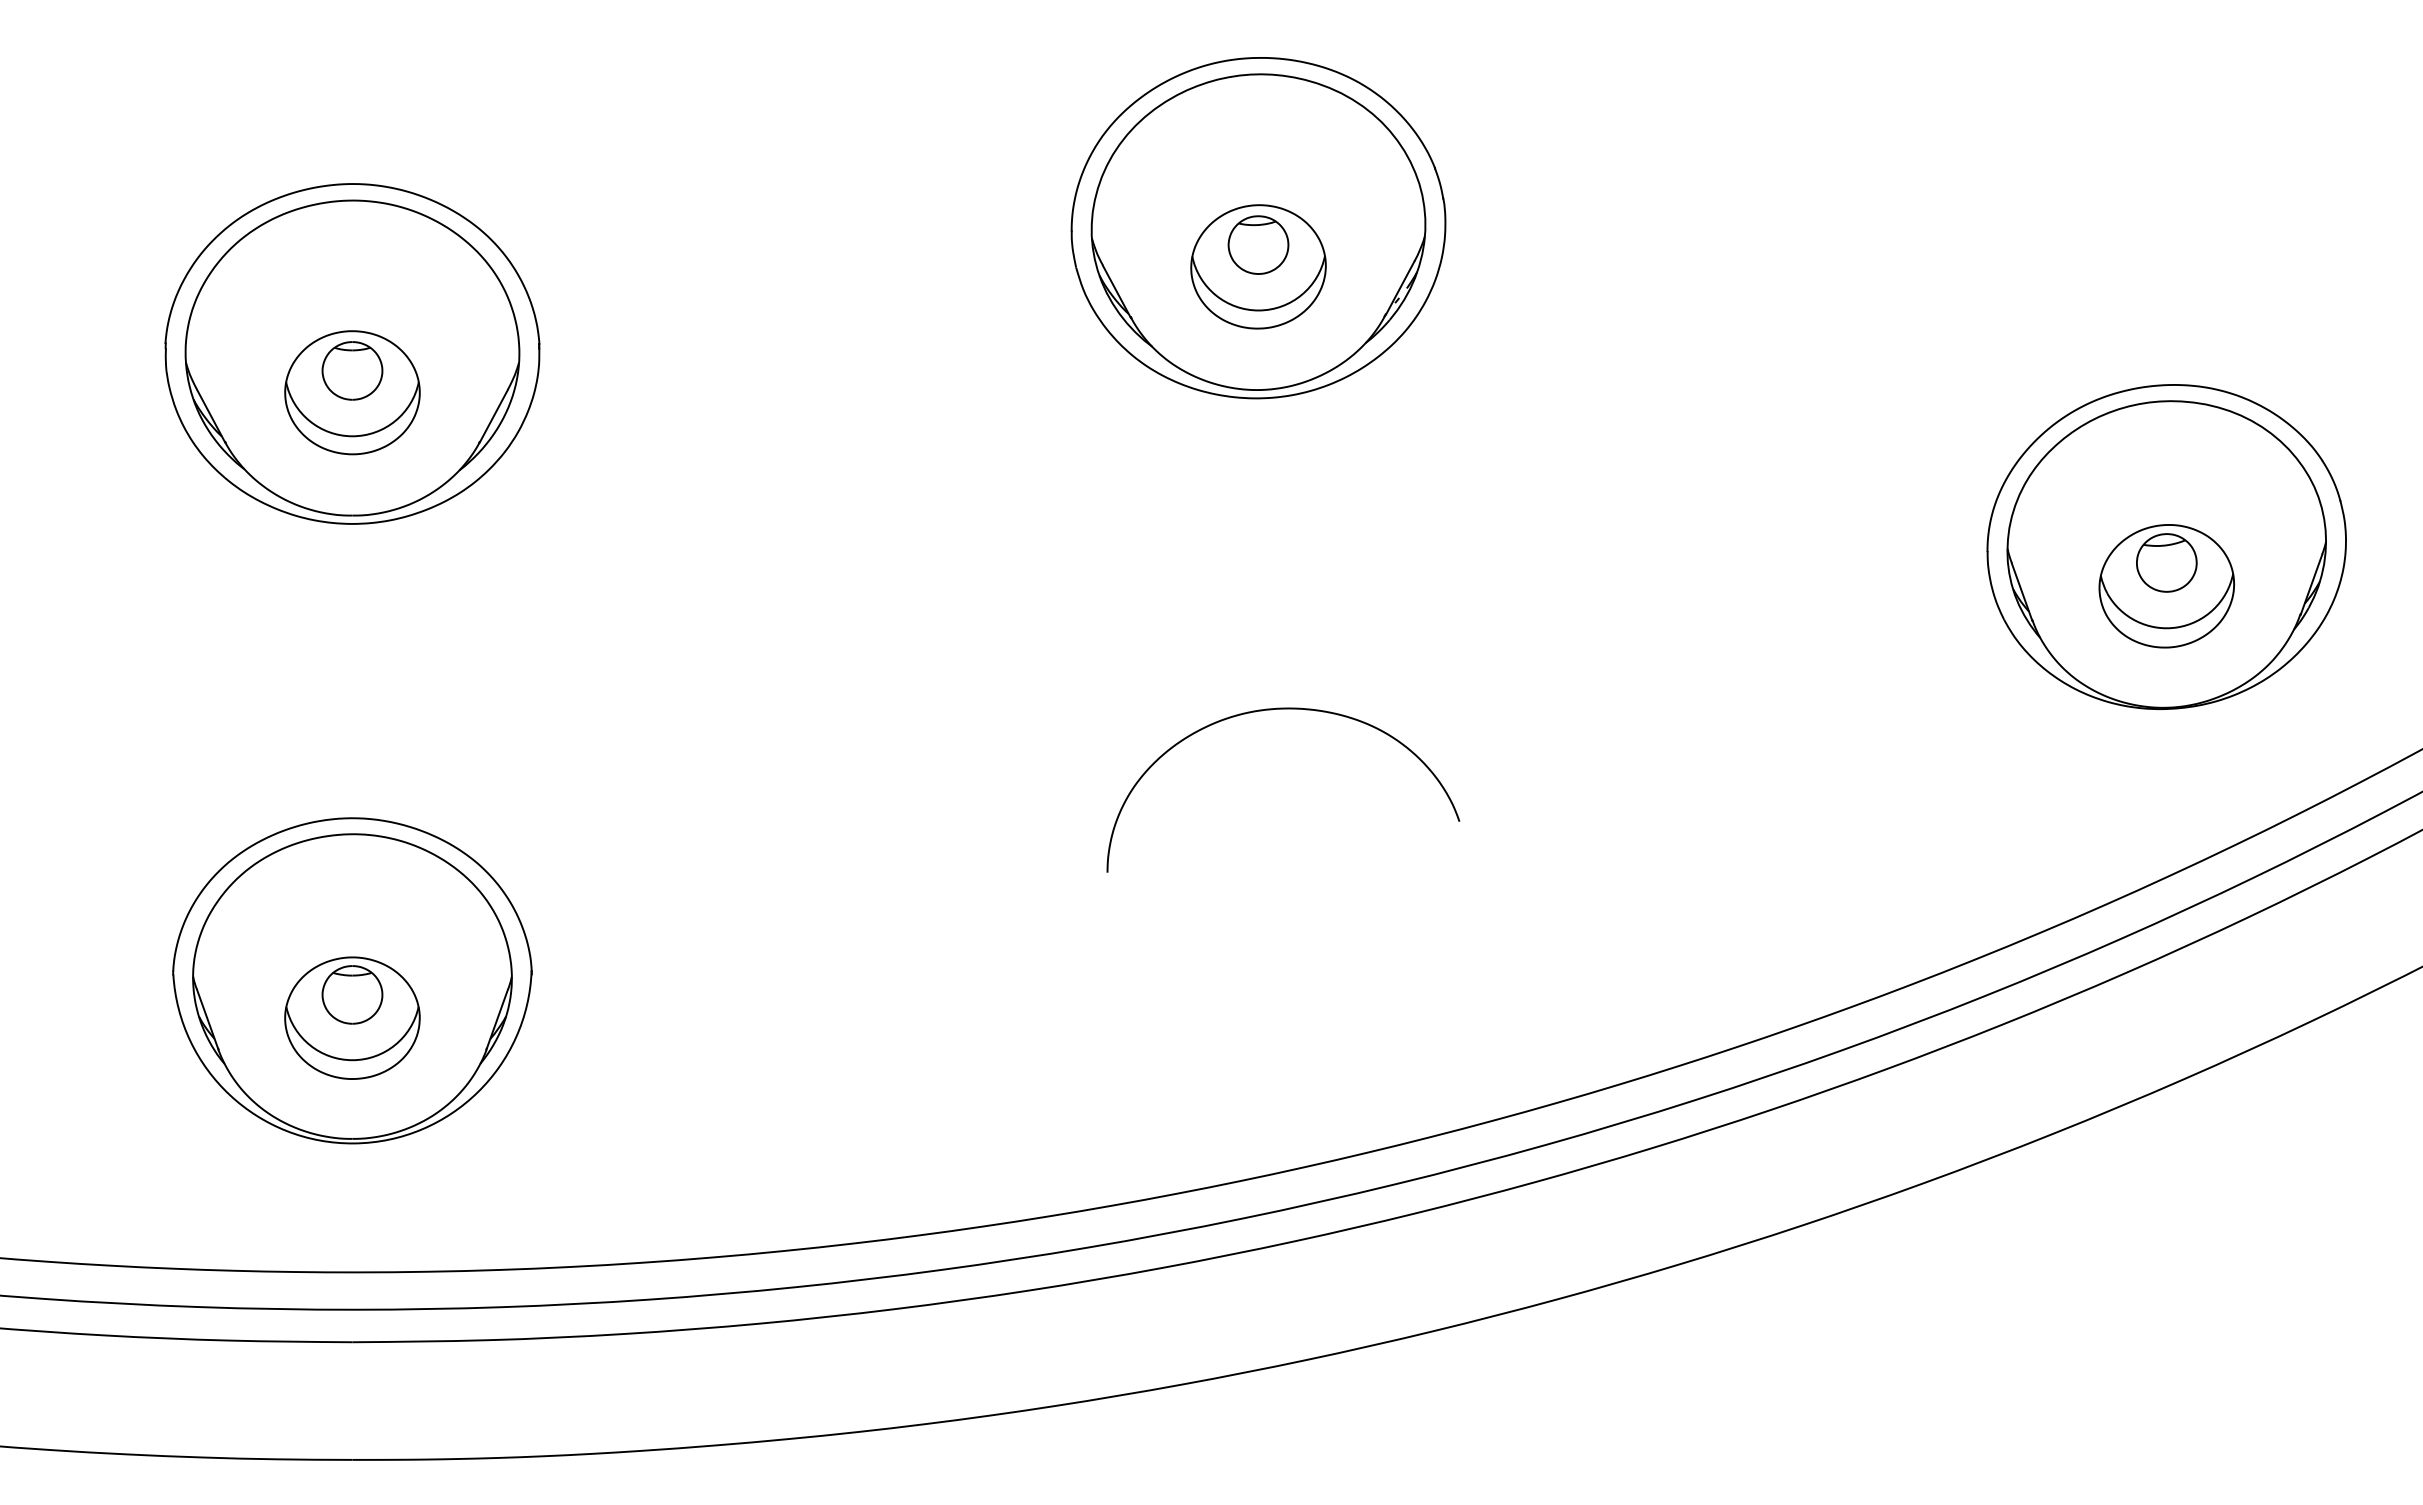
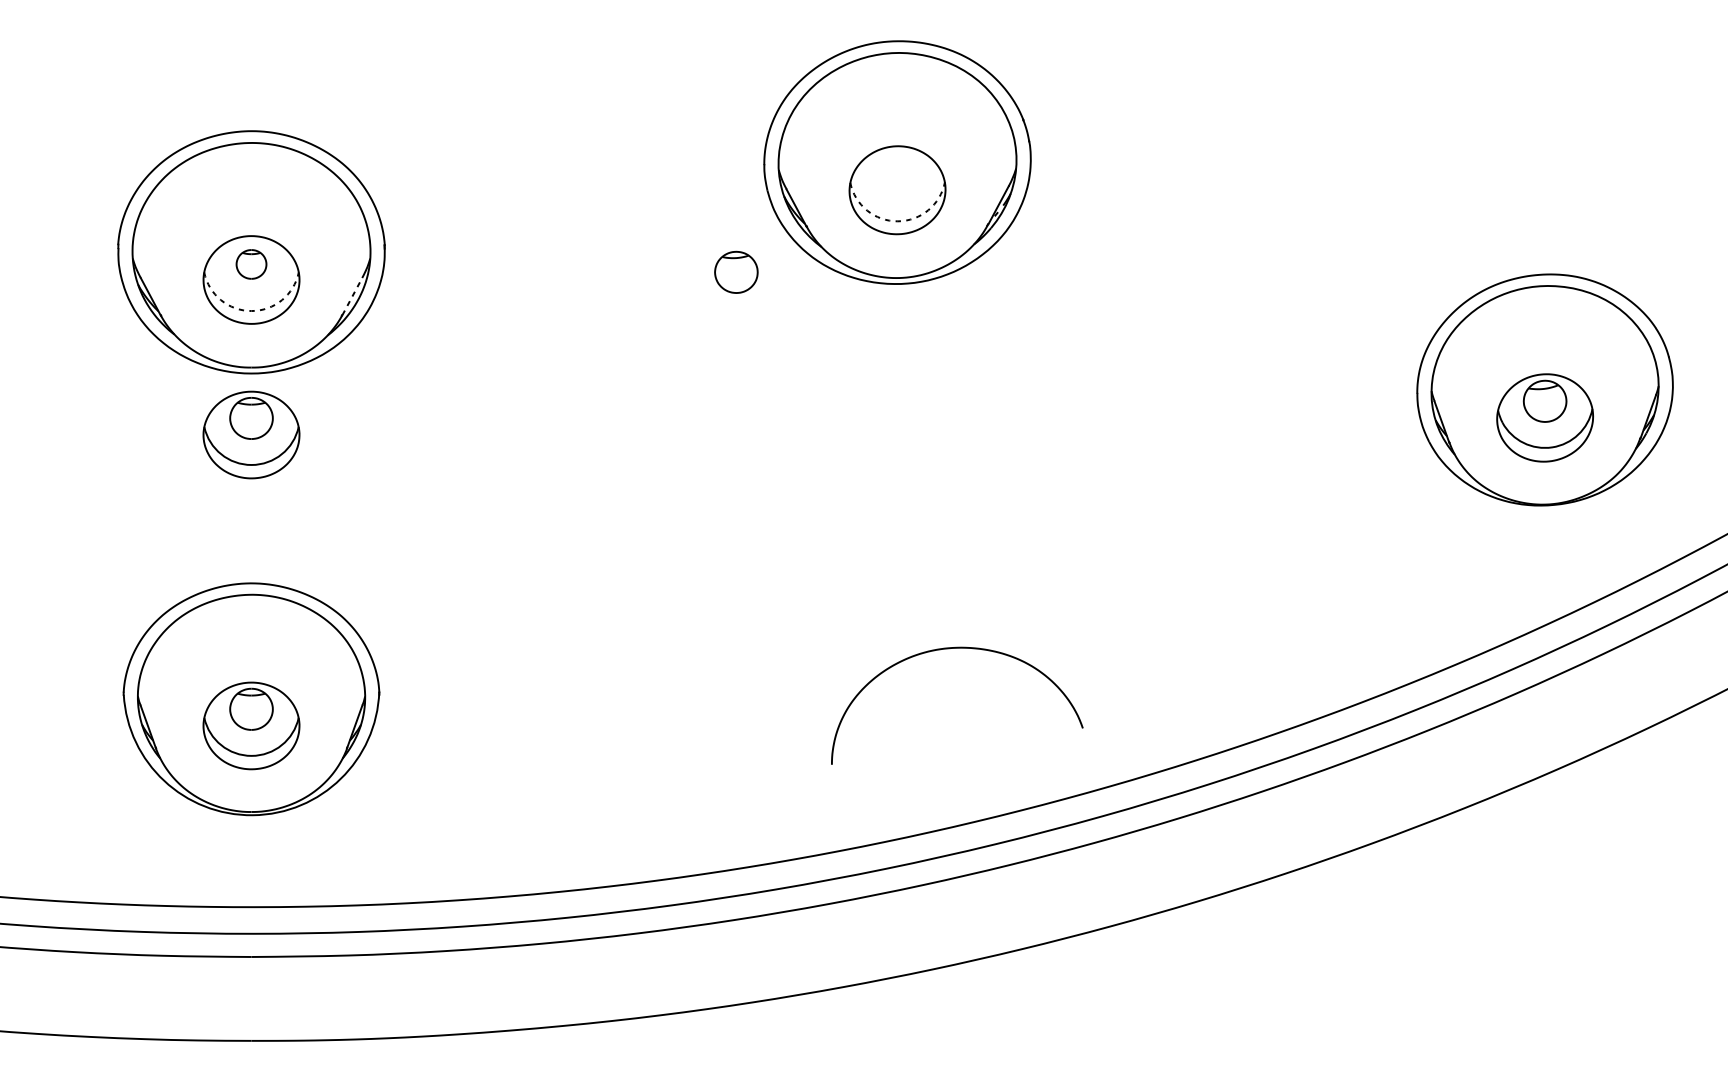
part: (1258, 244) -> (736, 271), moved
arc: (1259, 310) -> (898, 221), solid -> dashed
part: (352, 370) -> (251, 264), size x0.7
line: (493, 416) -> (352, 296), solid -> dashed
arc: (352, 436) -> (251, 311), solid -> dashed
part: (352, 609) -> (251, 434), added
curve: (1271, 710) -> (948, 649), moved

